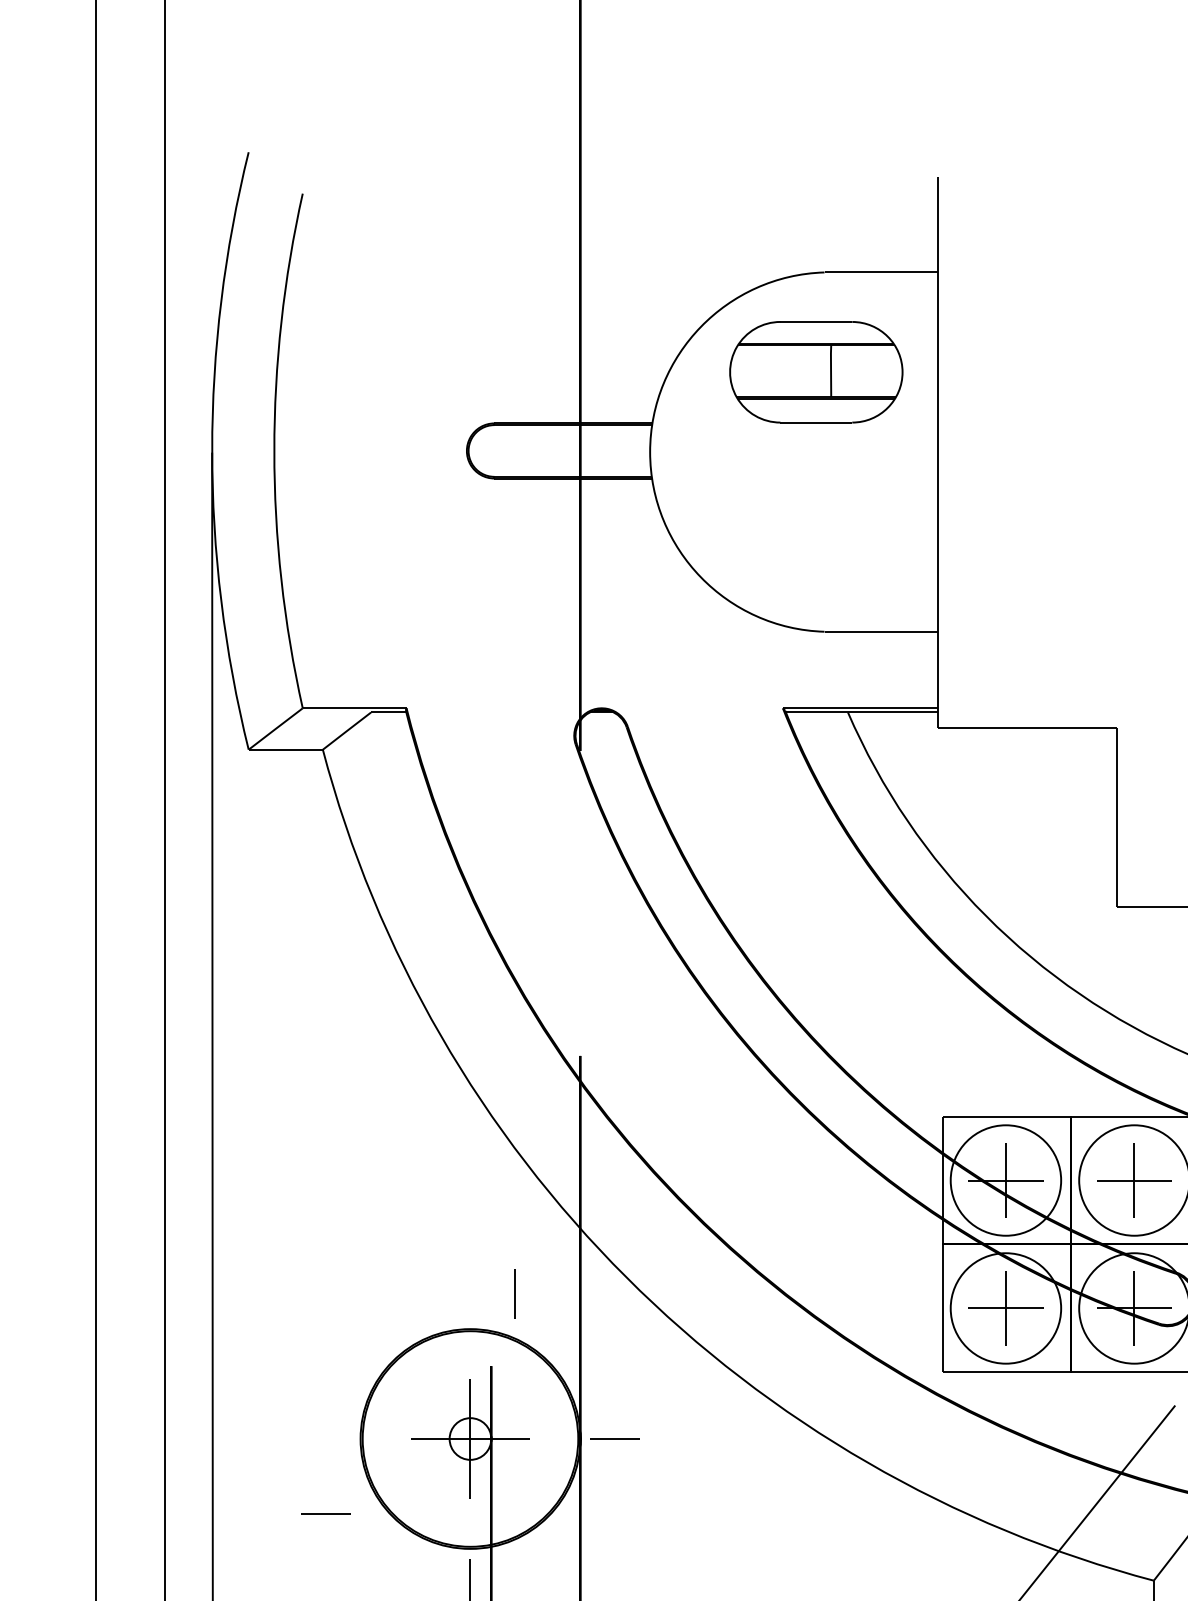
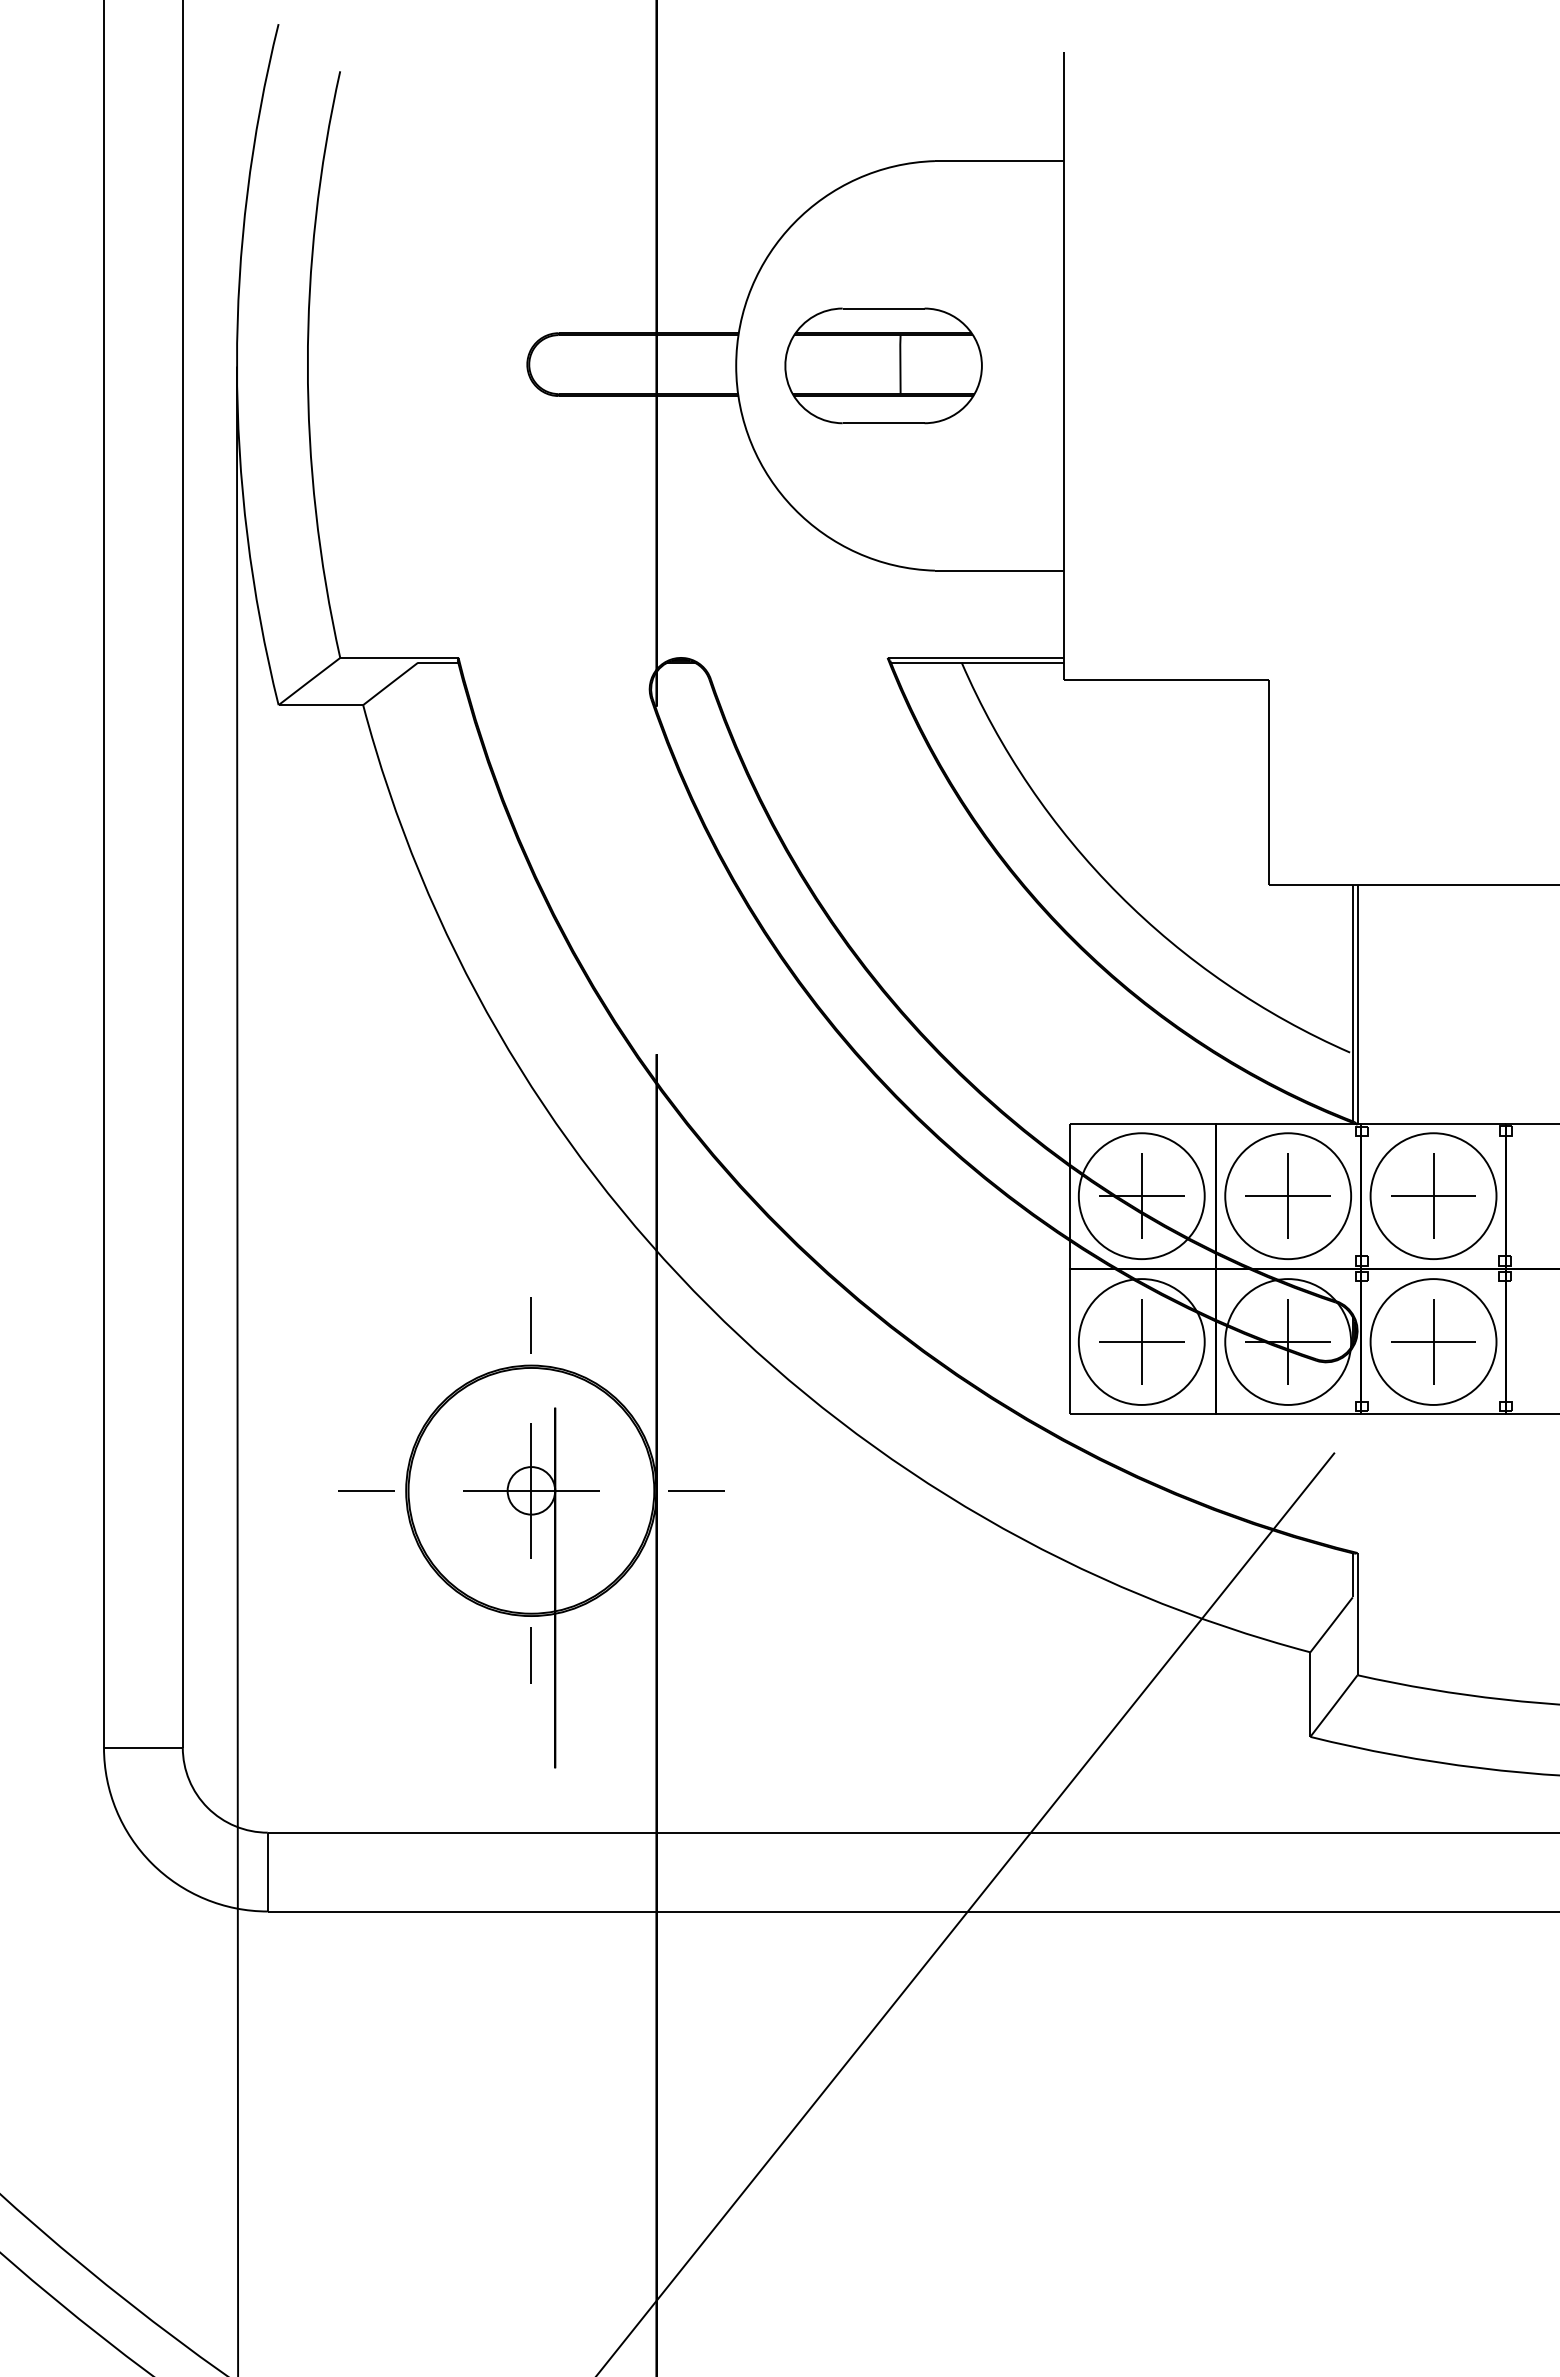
part: (816, 371) -> (883, 365), moved
line: (514, 1293) -> (530, 1325), moved
line: (325, 1514) -> (366, 1490), moved

